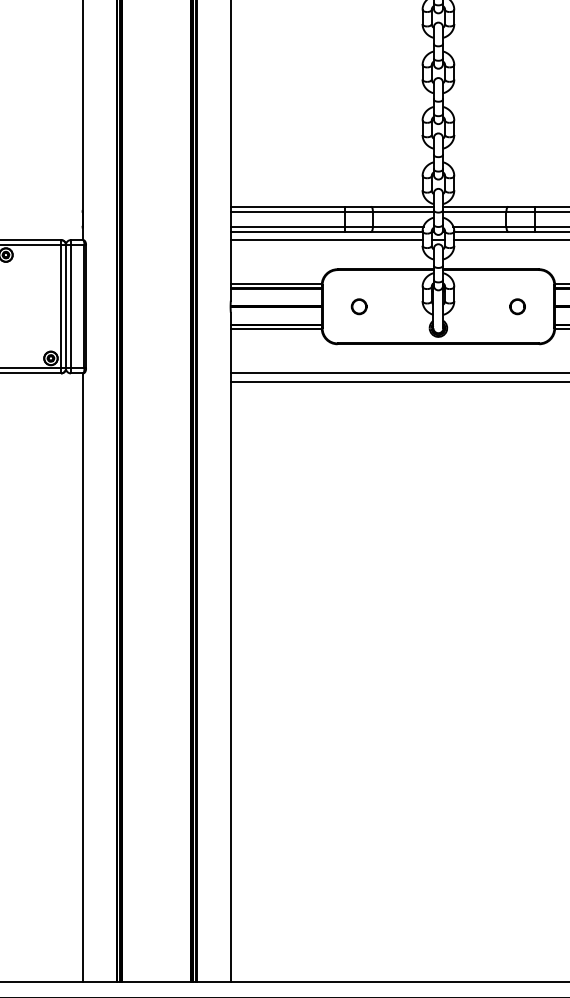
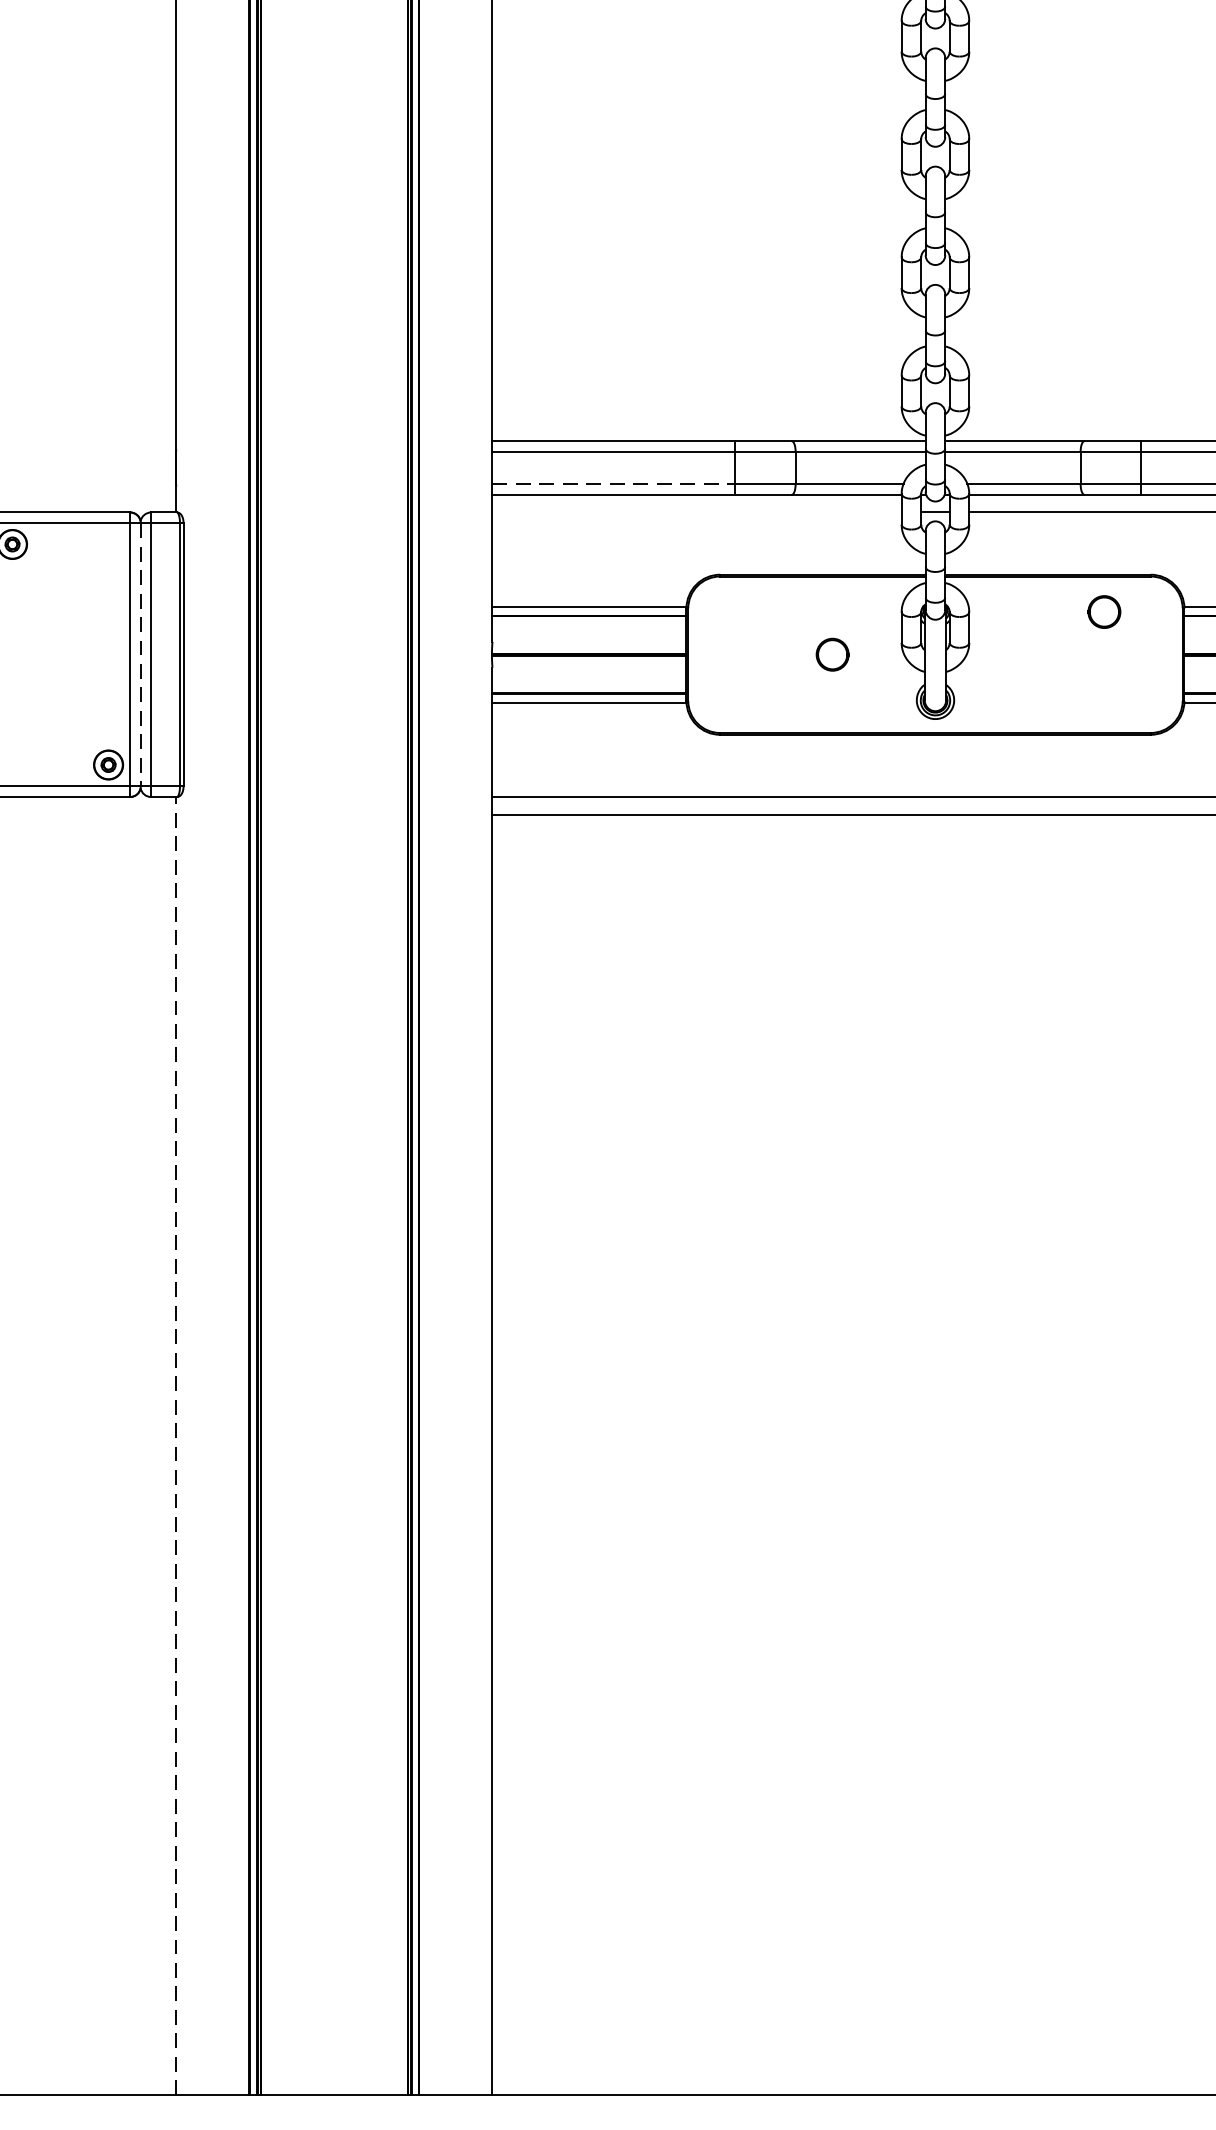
line: (287, 226) -> (613, 483), solid -> dashed
line: (326, 240) -> (696, 513), removed
line: (66, 306) -> (141, 654), solid -> dashed
circle: (358, 306) -> (831, 654), moved
circle: (517, 306) -> (1104, 611), moved
line: (82, 677) -> (175, 1445), solid -> dashed

